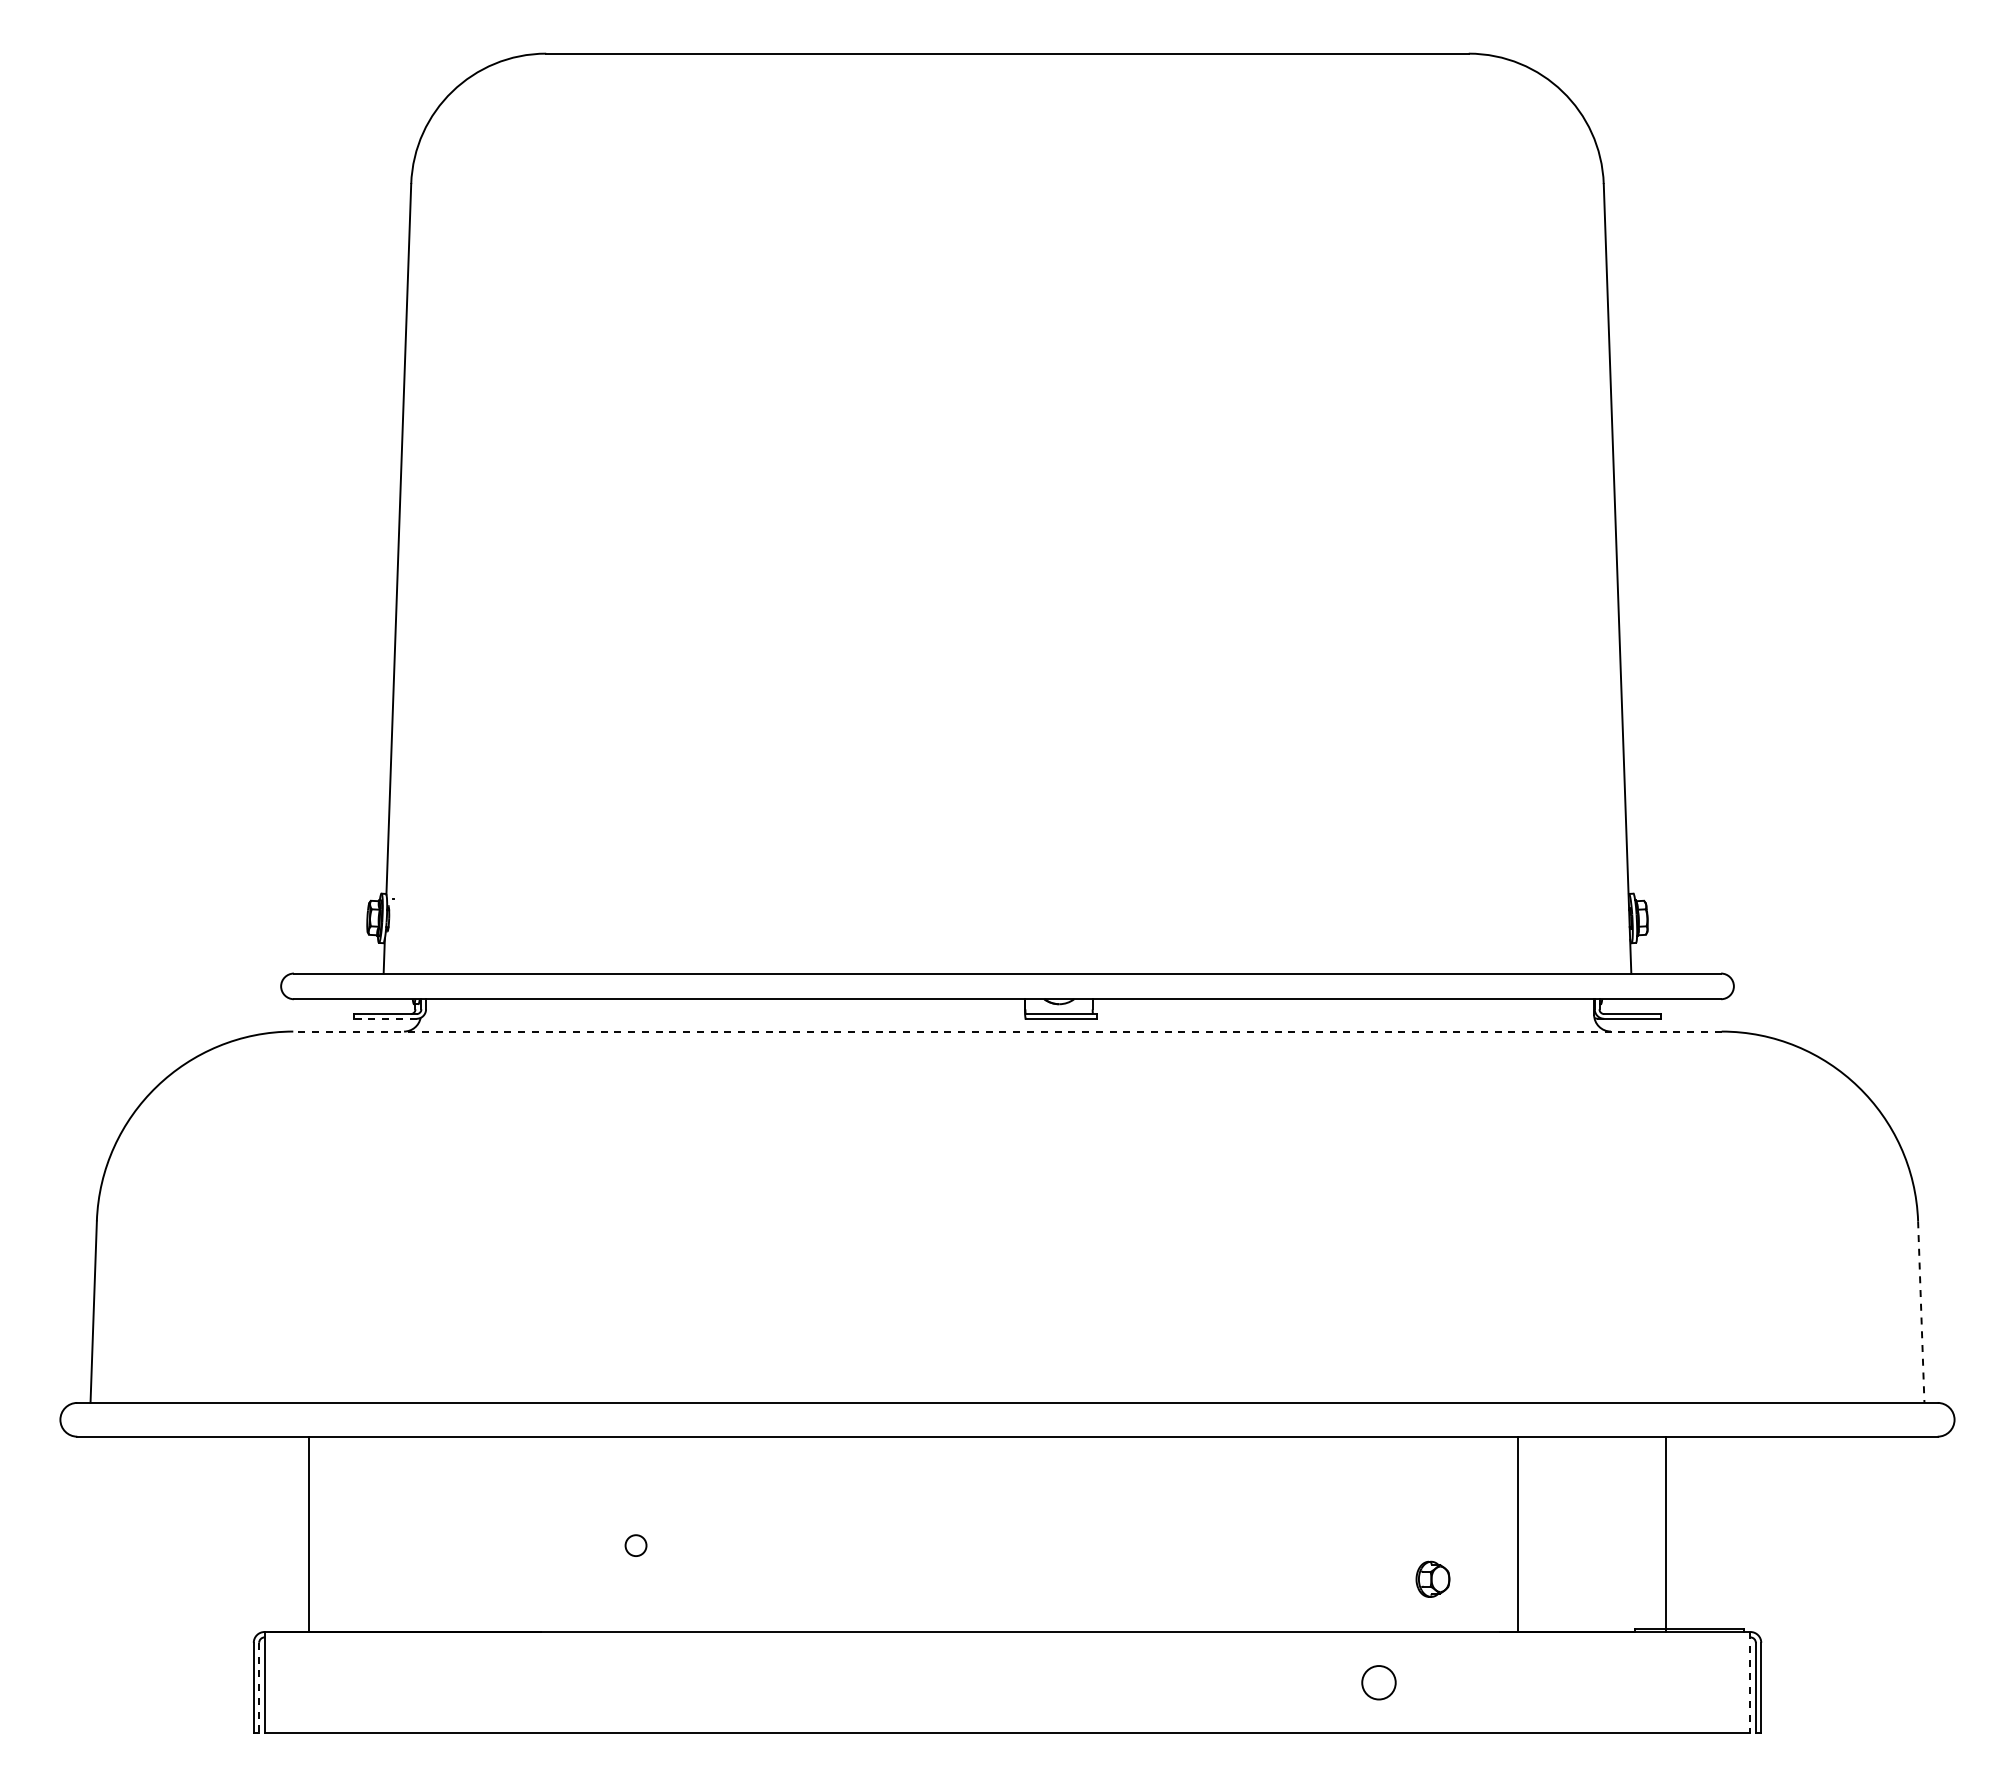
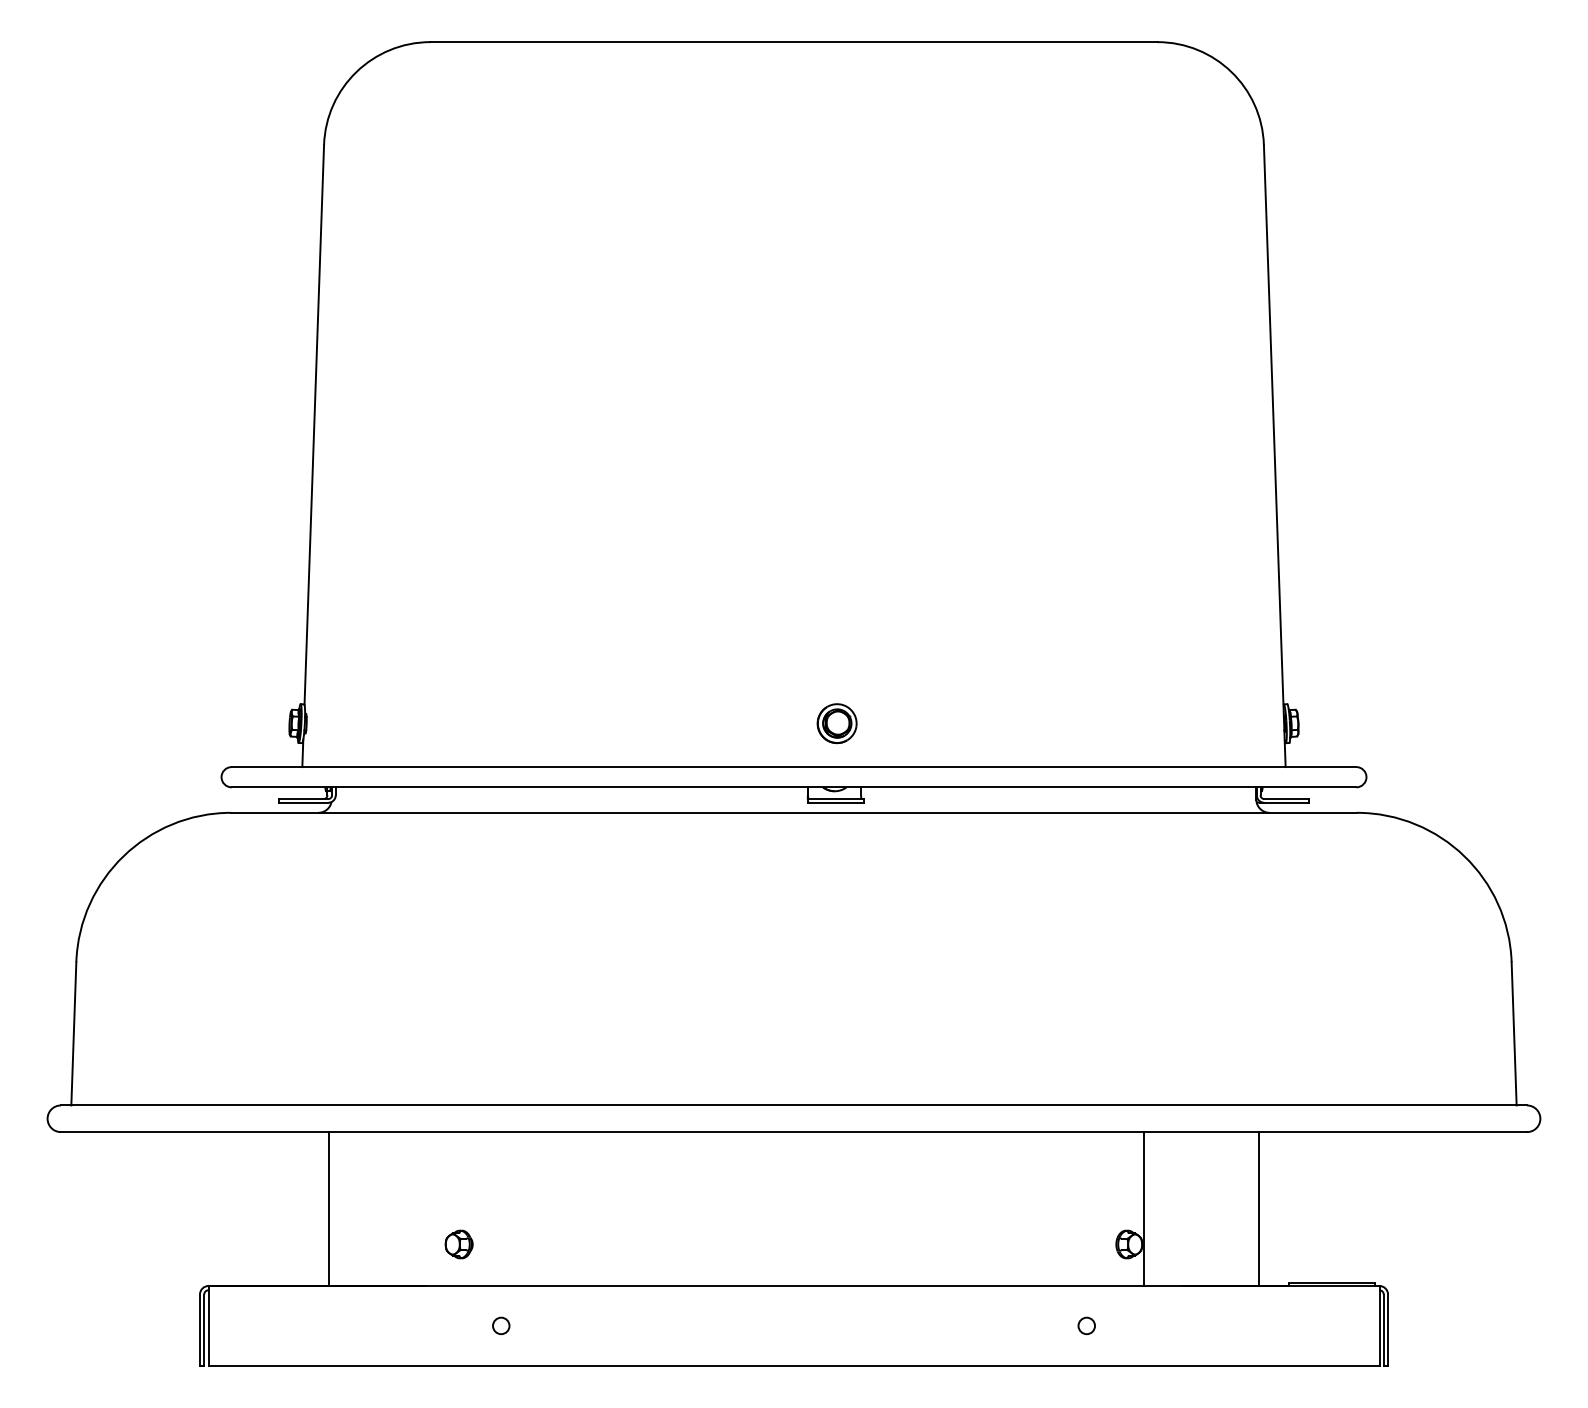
part: (1061, 918) -> (836, 723), added
line: (385, 1018) -> (303, 802), dashed -> solid
line: (1006, 1031) -> (793, 812), dashed -> solid
line: (1921, 1312) -> (1514, 1034), dashed -> solid
line: (309, 1533) -> (329, 1208), moved
line: (1665, 1533) -> (1258, 1208), moved
line: (1518, 1534) -> (1143, 1209), moved
circle: (635, 1545) -> (500, 1325), moved
part: (582, 1578) -> (459, 1243), added
circle: (1378, 1682) -> (1086, 1325), size x0.62
line: (1750, 1682) -> (1379, 1325), dashed -> solid
line: (259, 1688) -> (204, 1330), dashed -> solid

